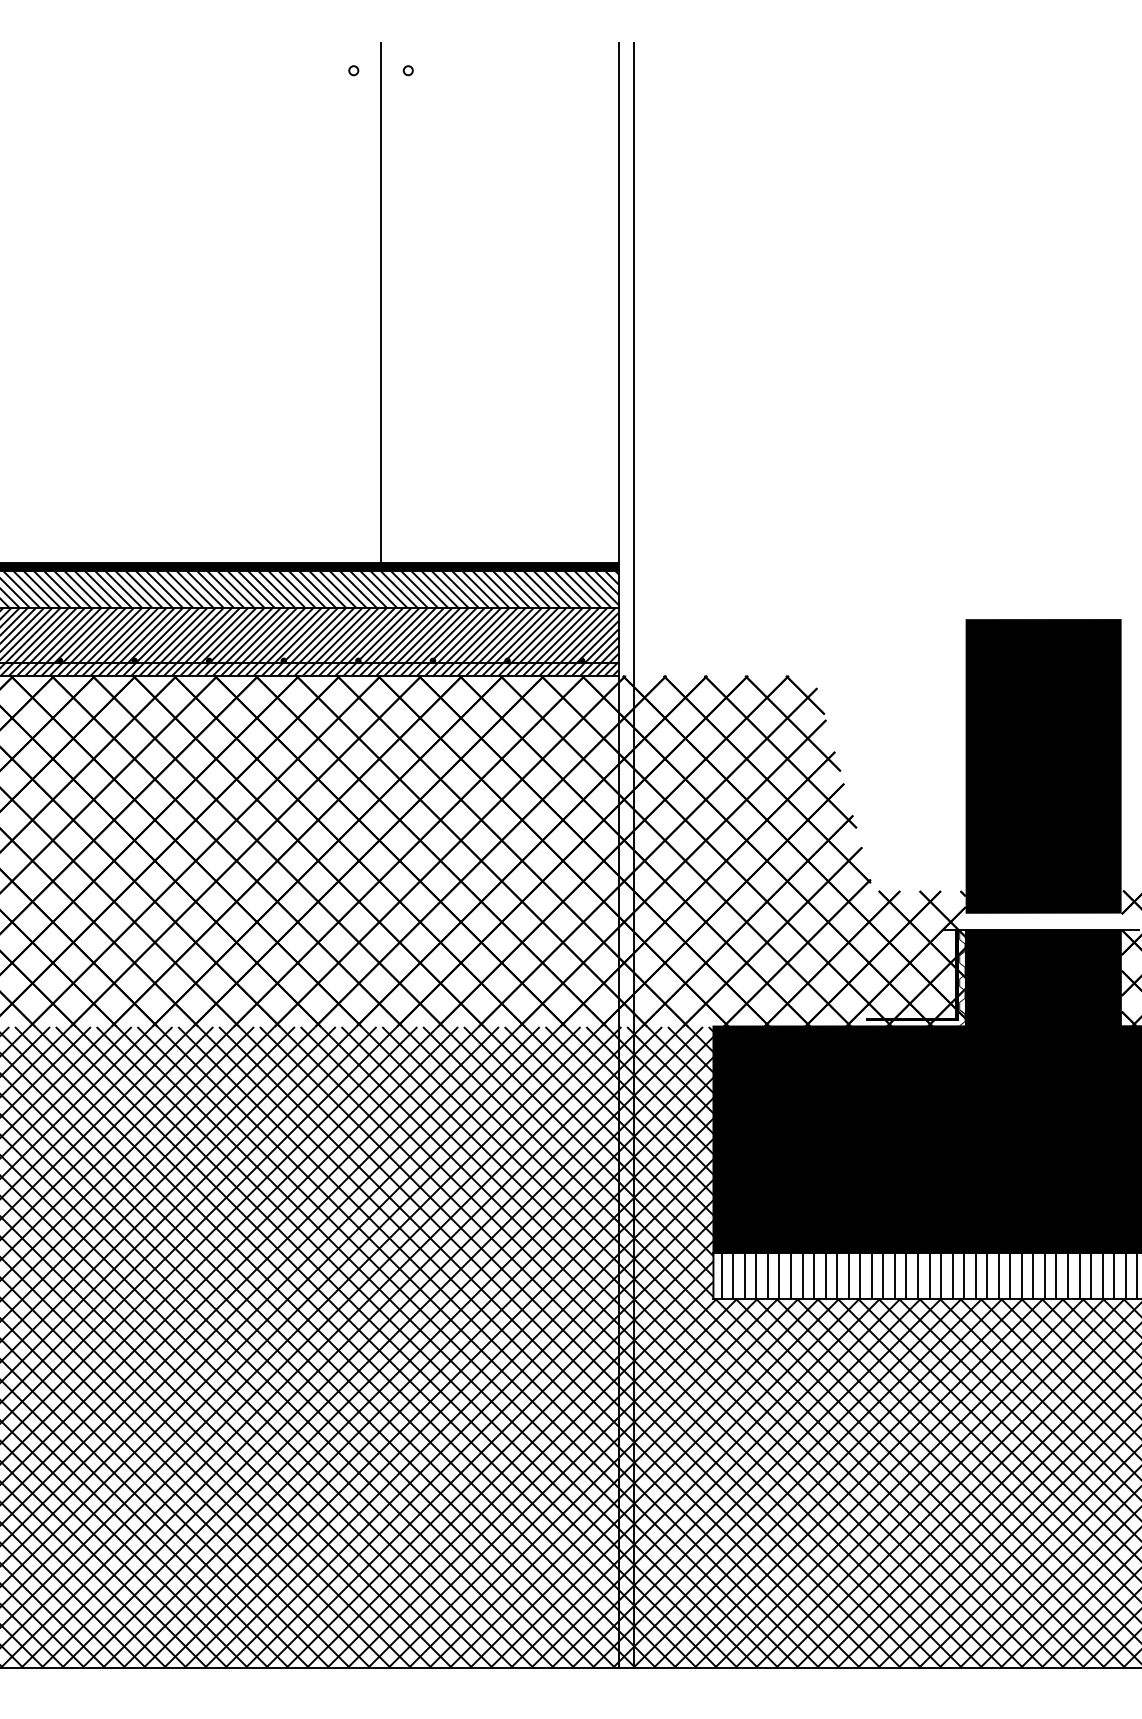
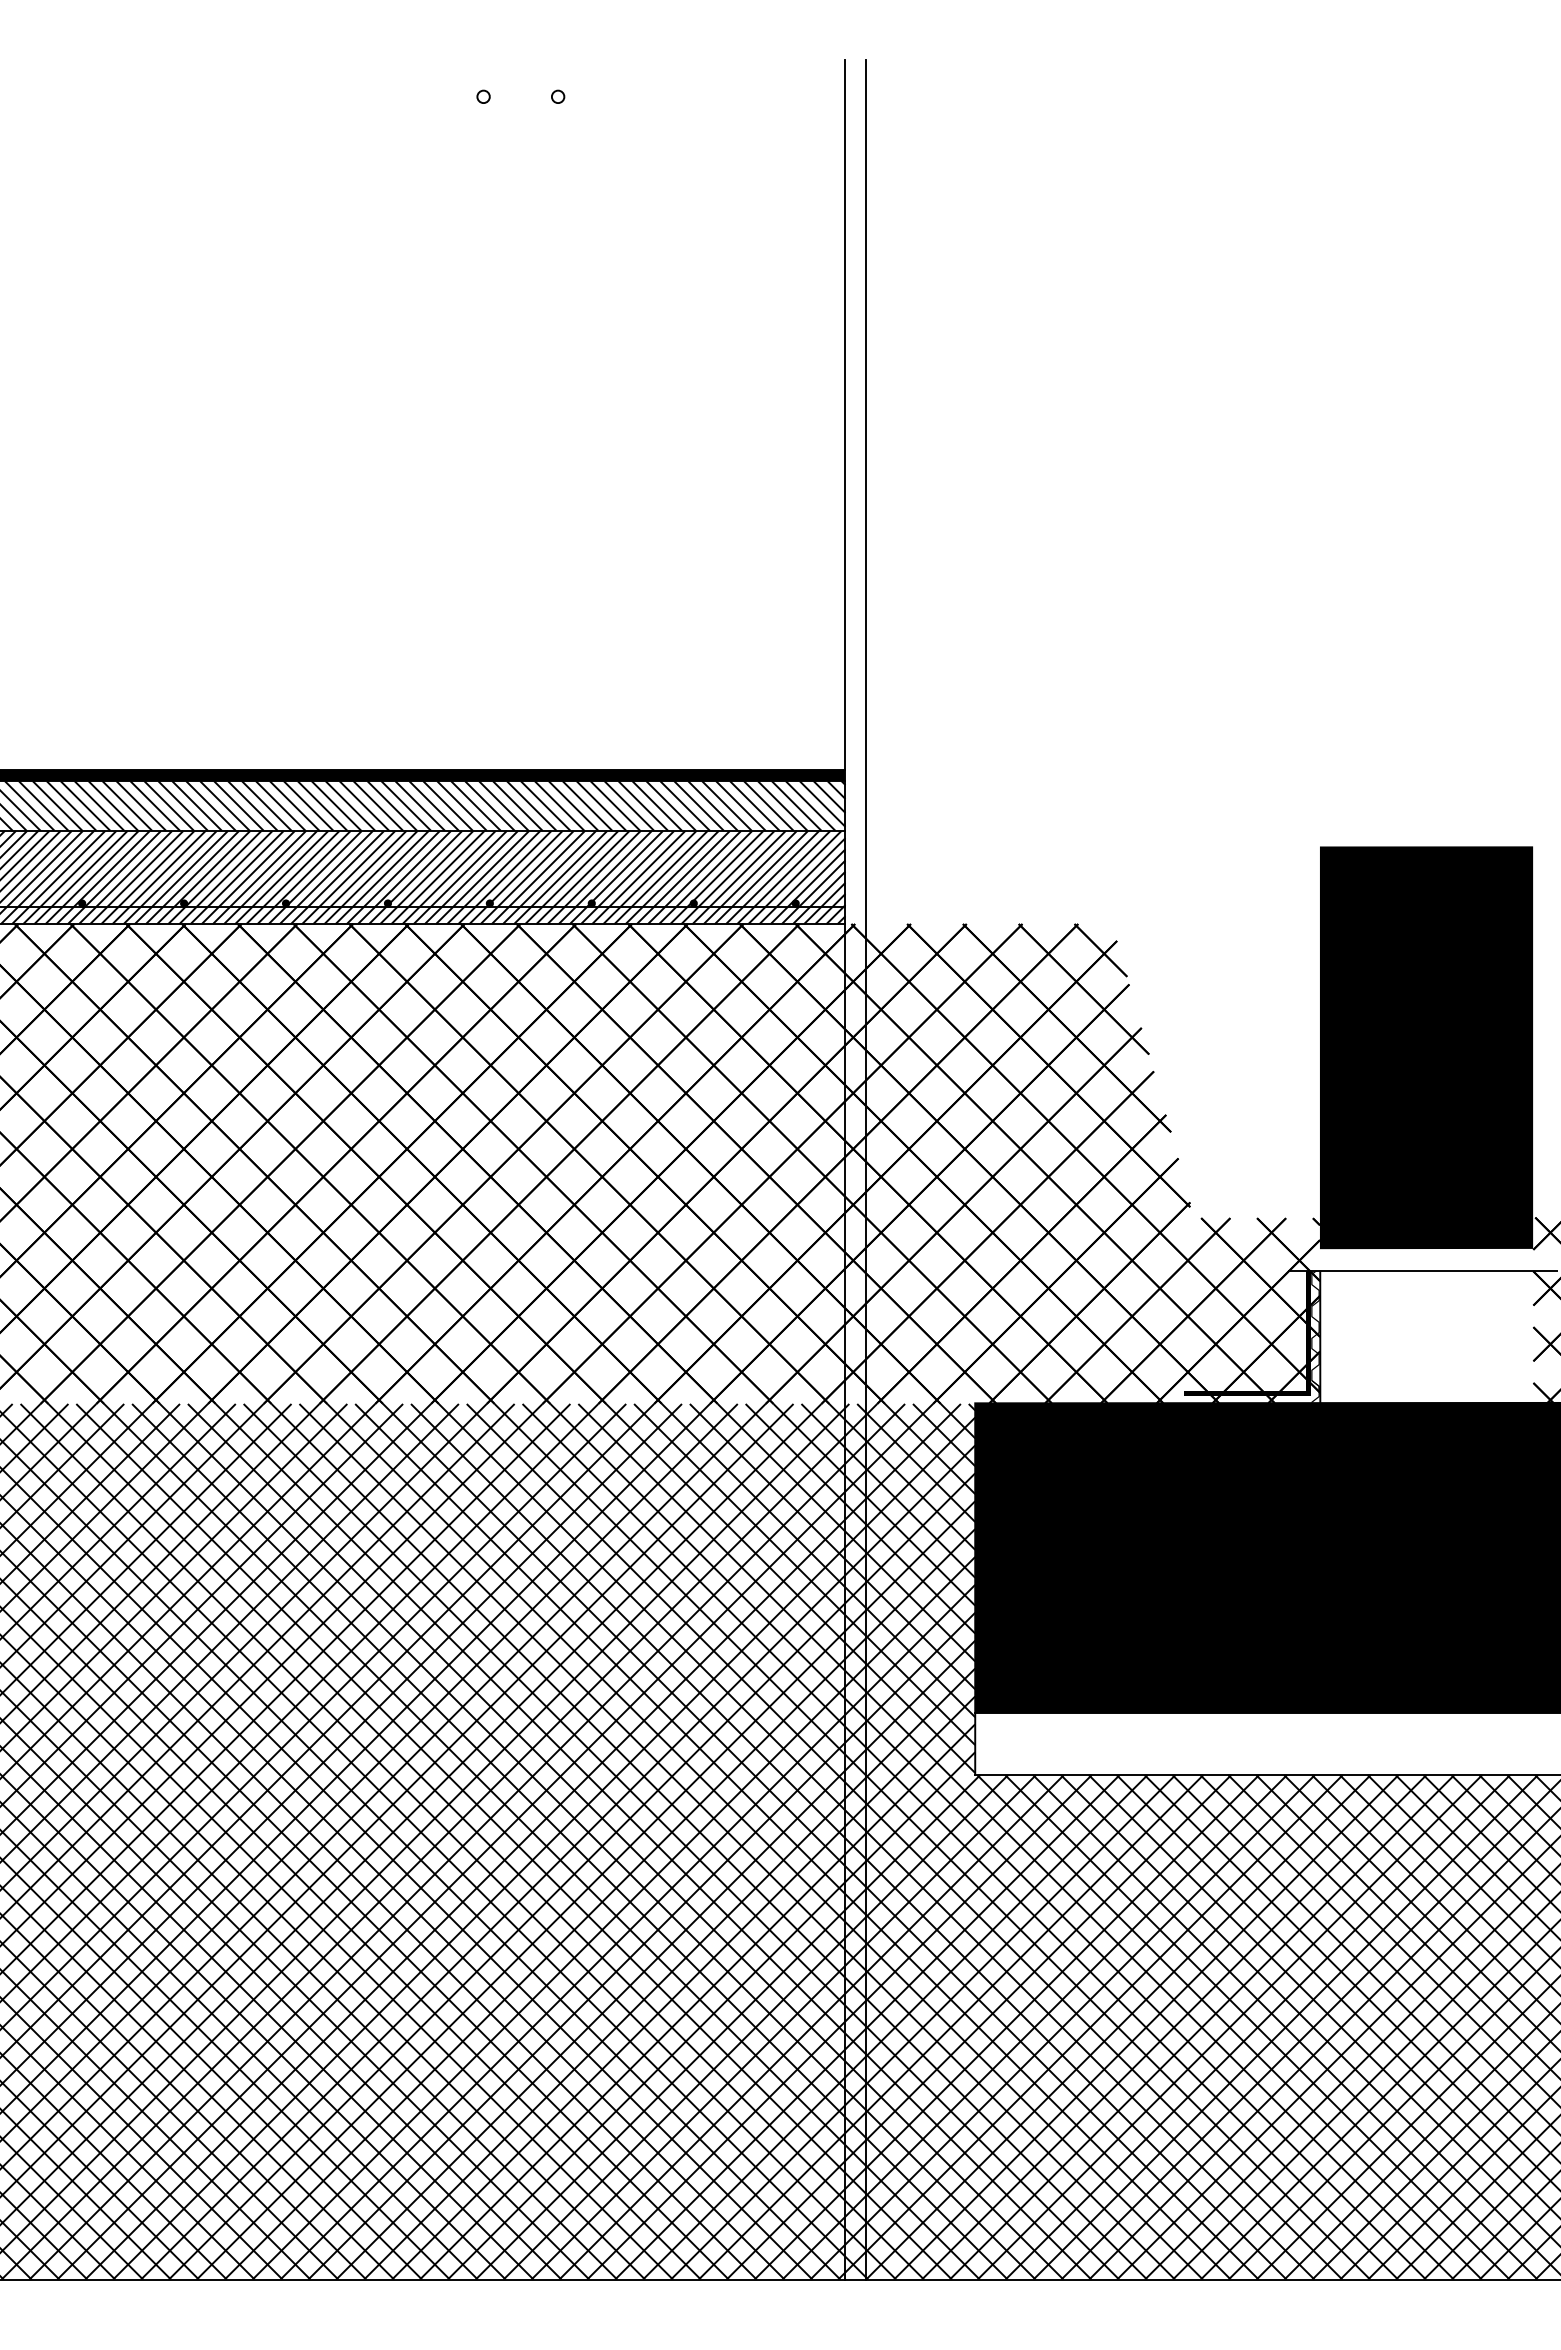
line: (380, 302) -> (520, 413), removed
fill: (1043, 977) -> (1426, 1336), removed
hatch: (929, 1276) -> (1270, 1744), removed

